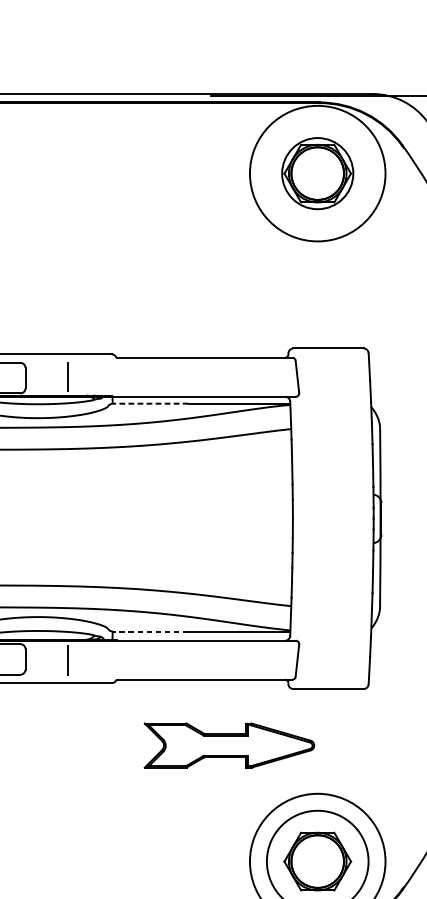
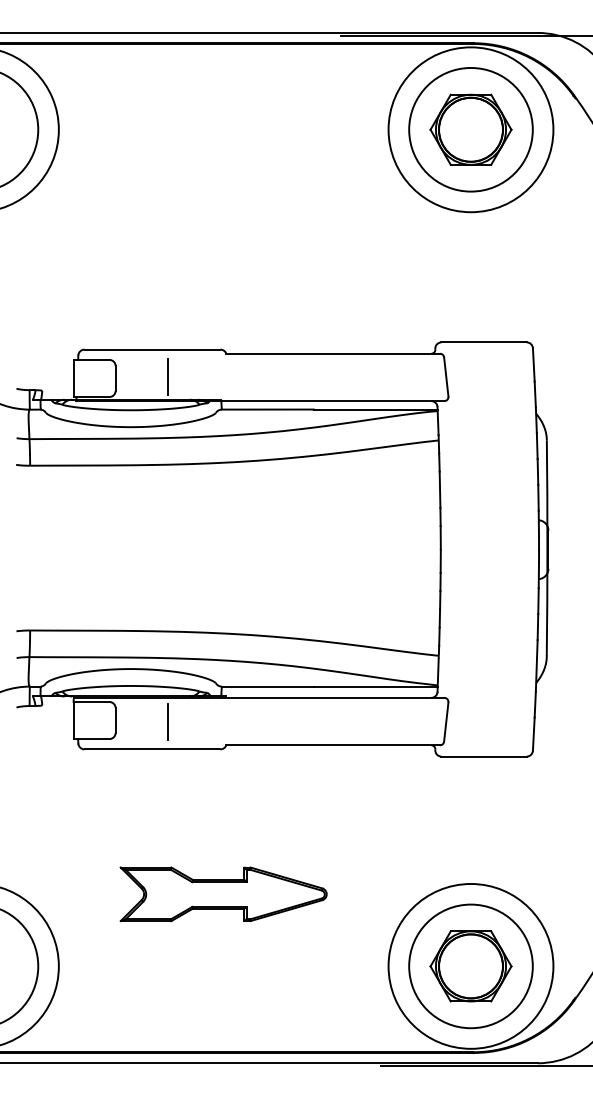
circle: (317, 173) -> (470, 129), size x1.43
line: (150, 403) -> (267, 409), dashed -> solid
line: (150, 631) -> (267, 686), dashed -> solid
part: (229, 745) -> (223, 894), moved

